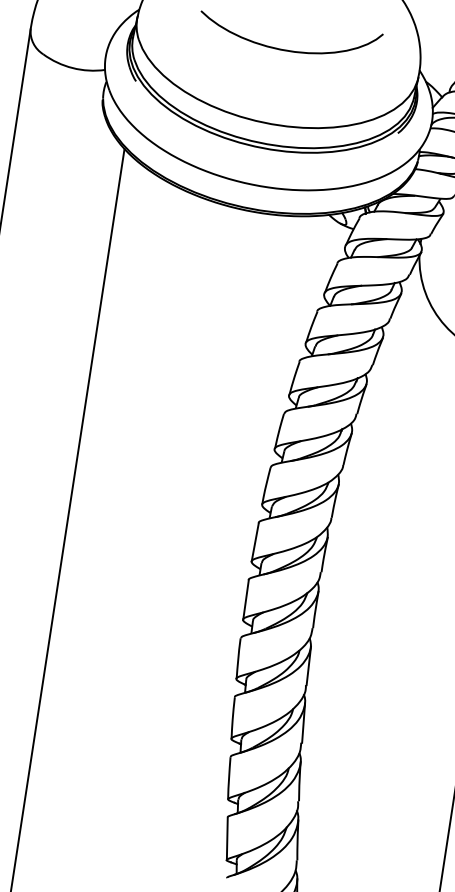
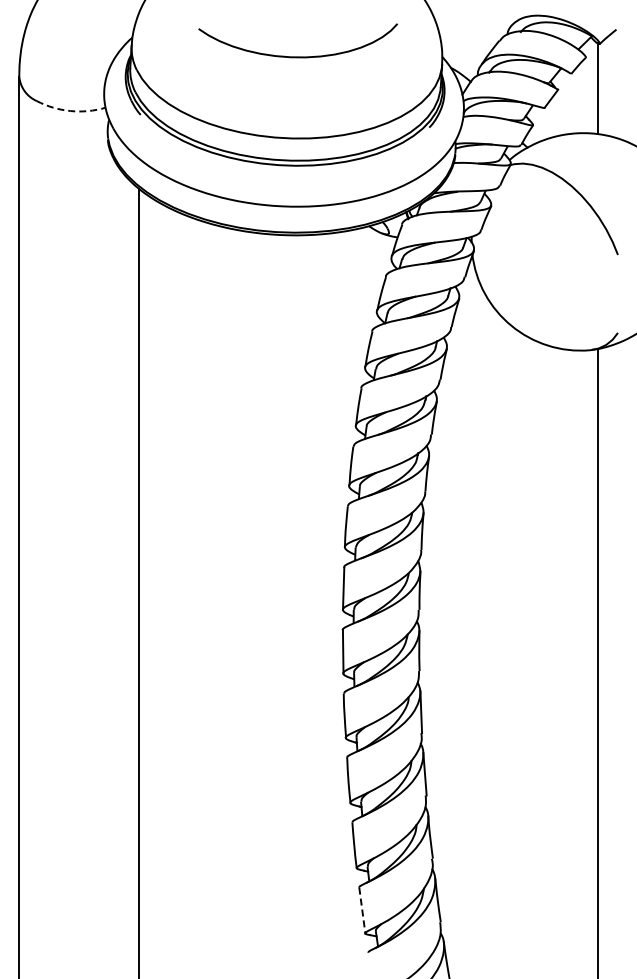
arc: (72, 68) -> (70, 111), solid -> dashed
line: (227, 839) -> (362, 911), solid -> dashed

